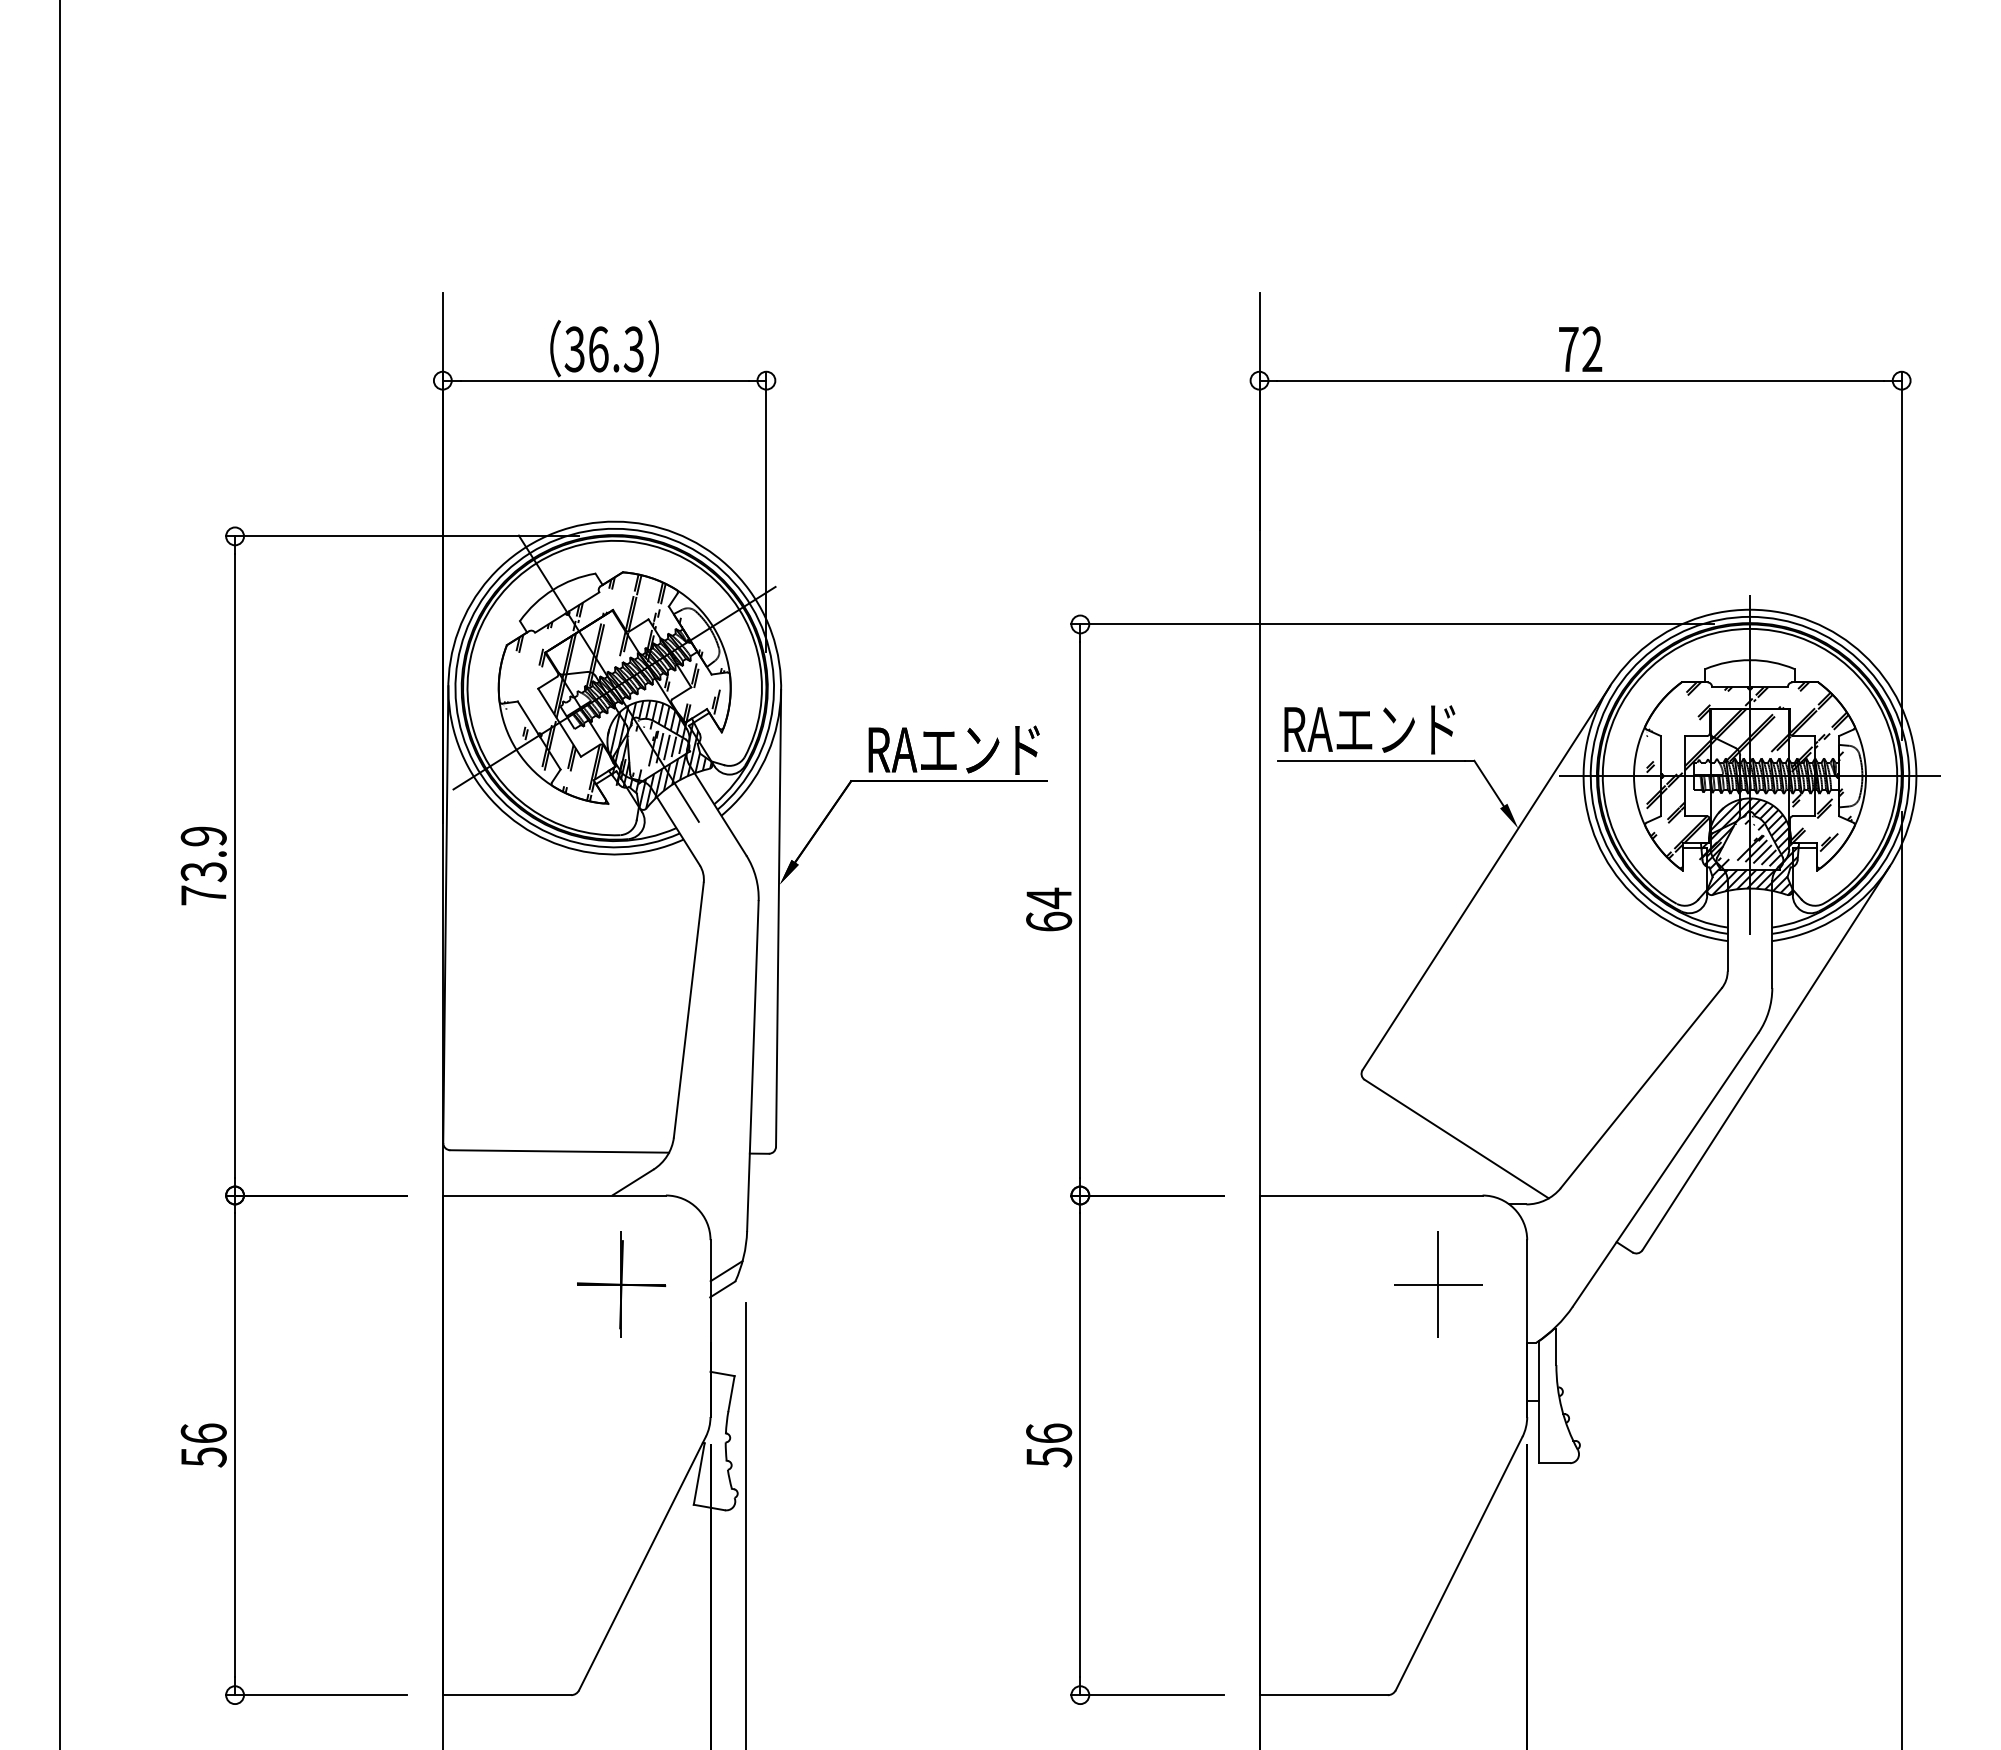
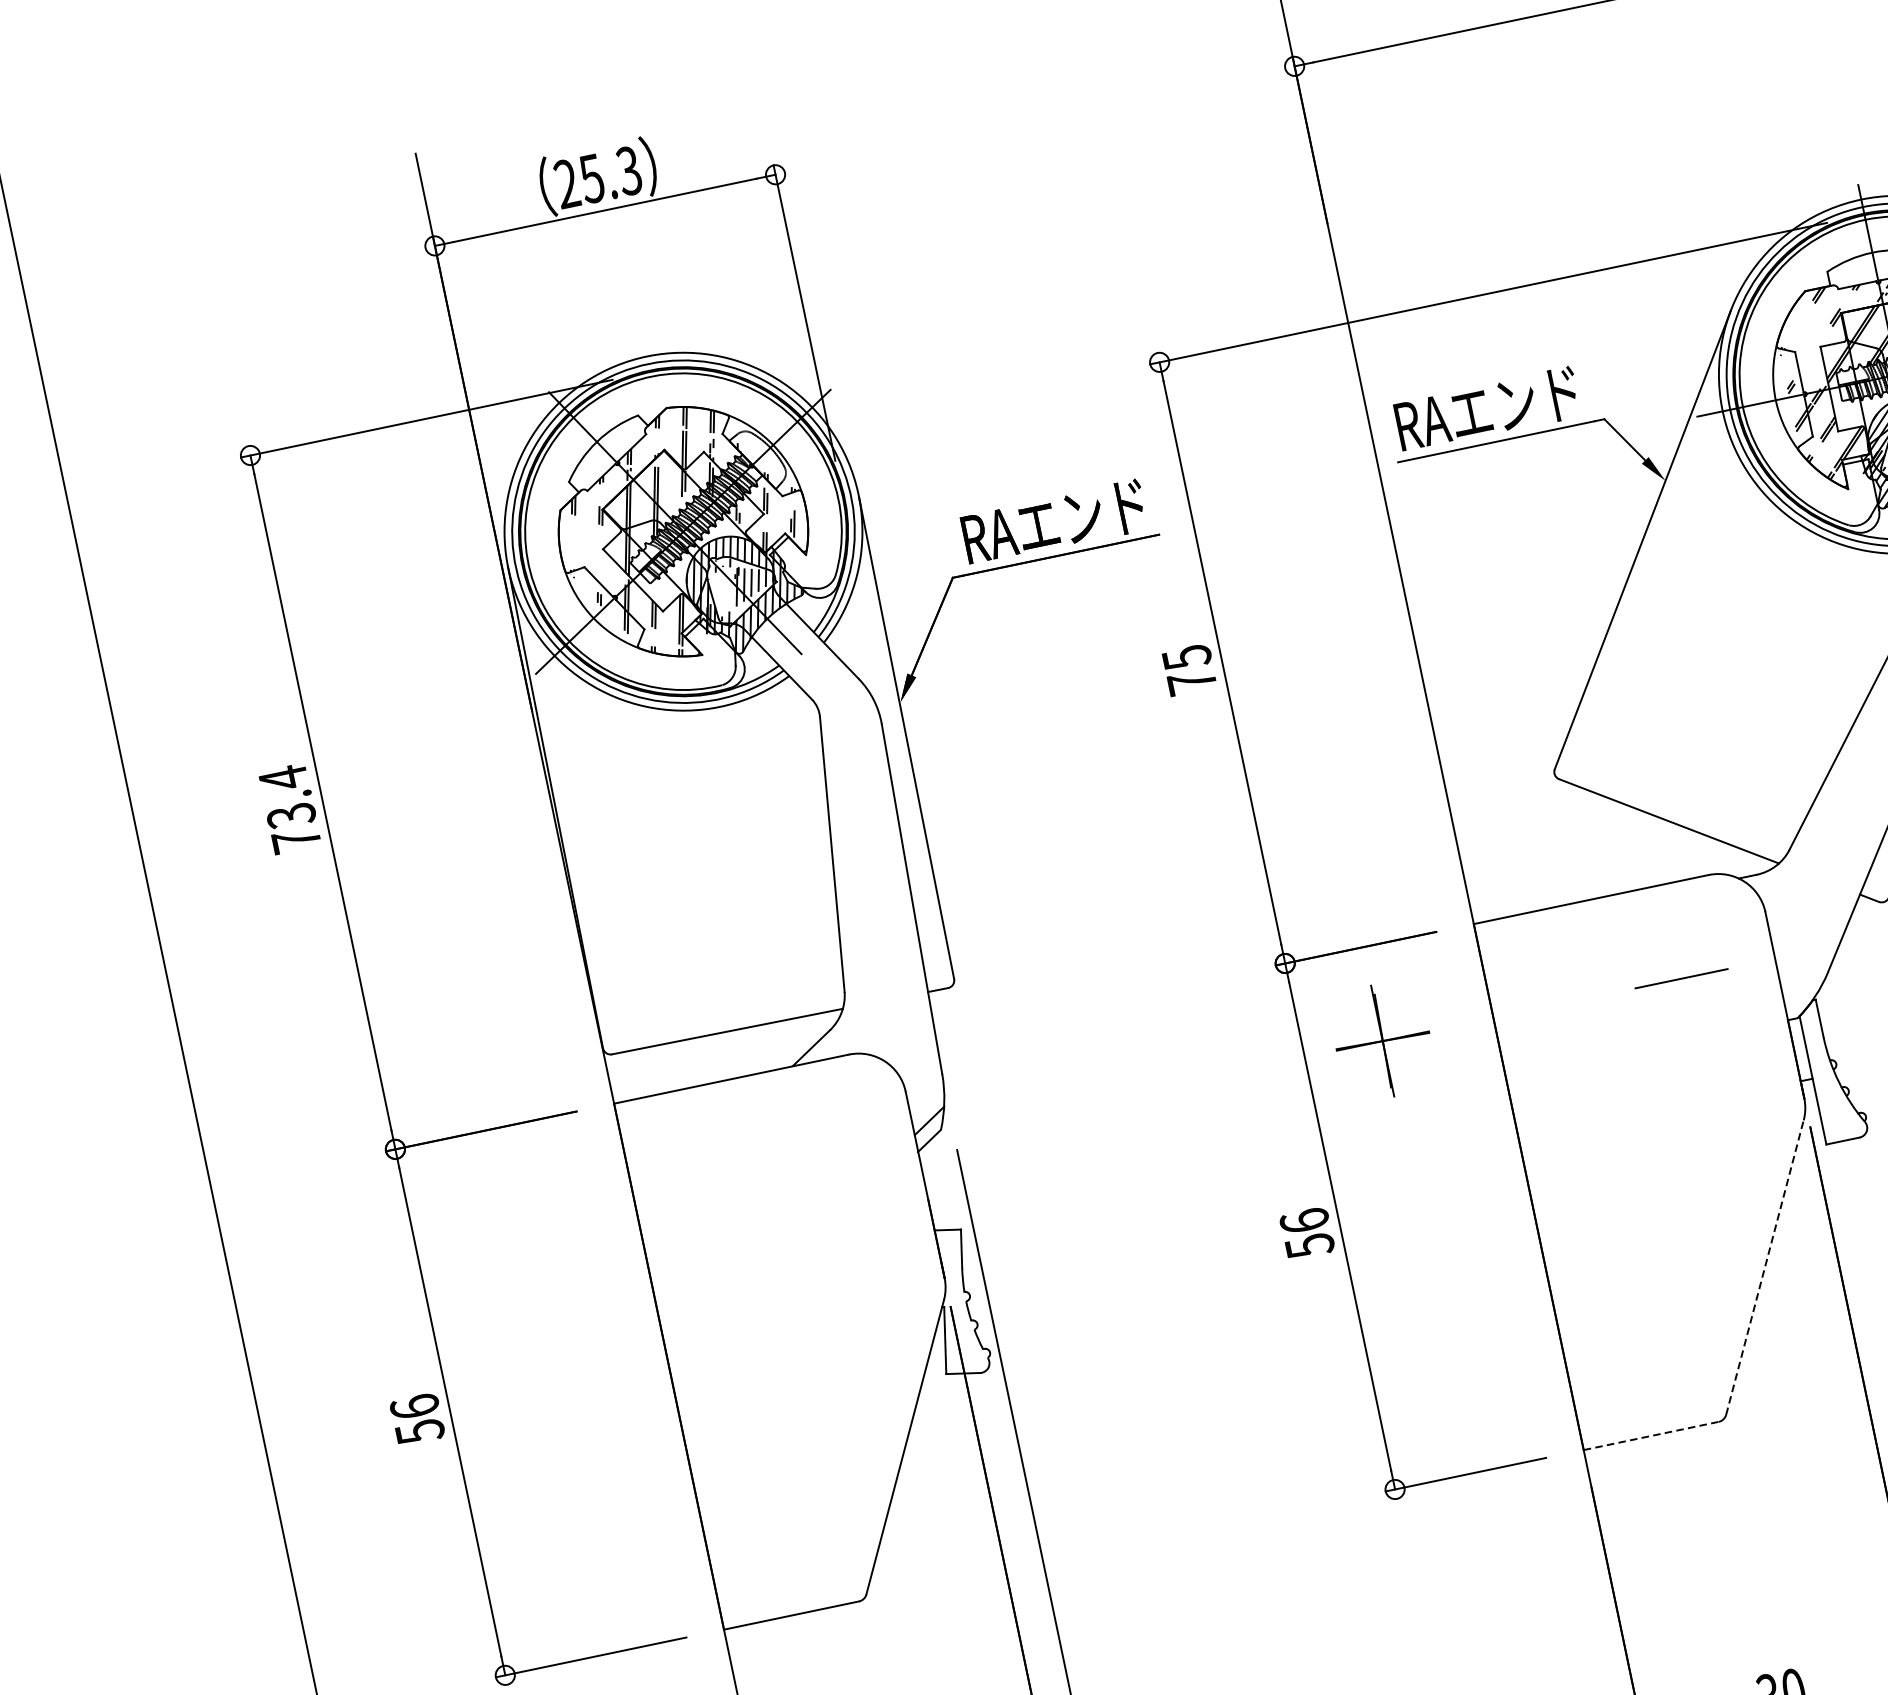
text: (586, 349) -> (579, 181), 36.3 -> 25.3
text: (203, 836) -> (283, 778), 73.9 -> 73.4
text: (1049, 909) -> (1189, 669), 64 -> 75
part: (621, 1284) -> (1382, 1040), moved
line: (1437, 1284) -> (1680, 978), removed
line: (1459, 1563) -> (1765, 1267), solid -> dashed
line: (1324, 1695) -> (1652, 1436), solid -> dashed

